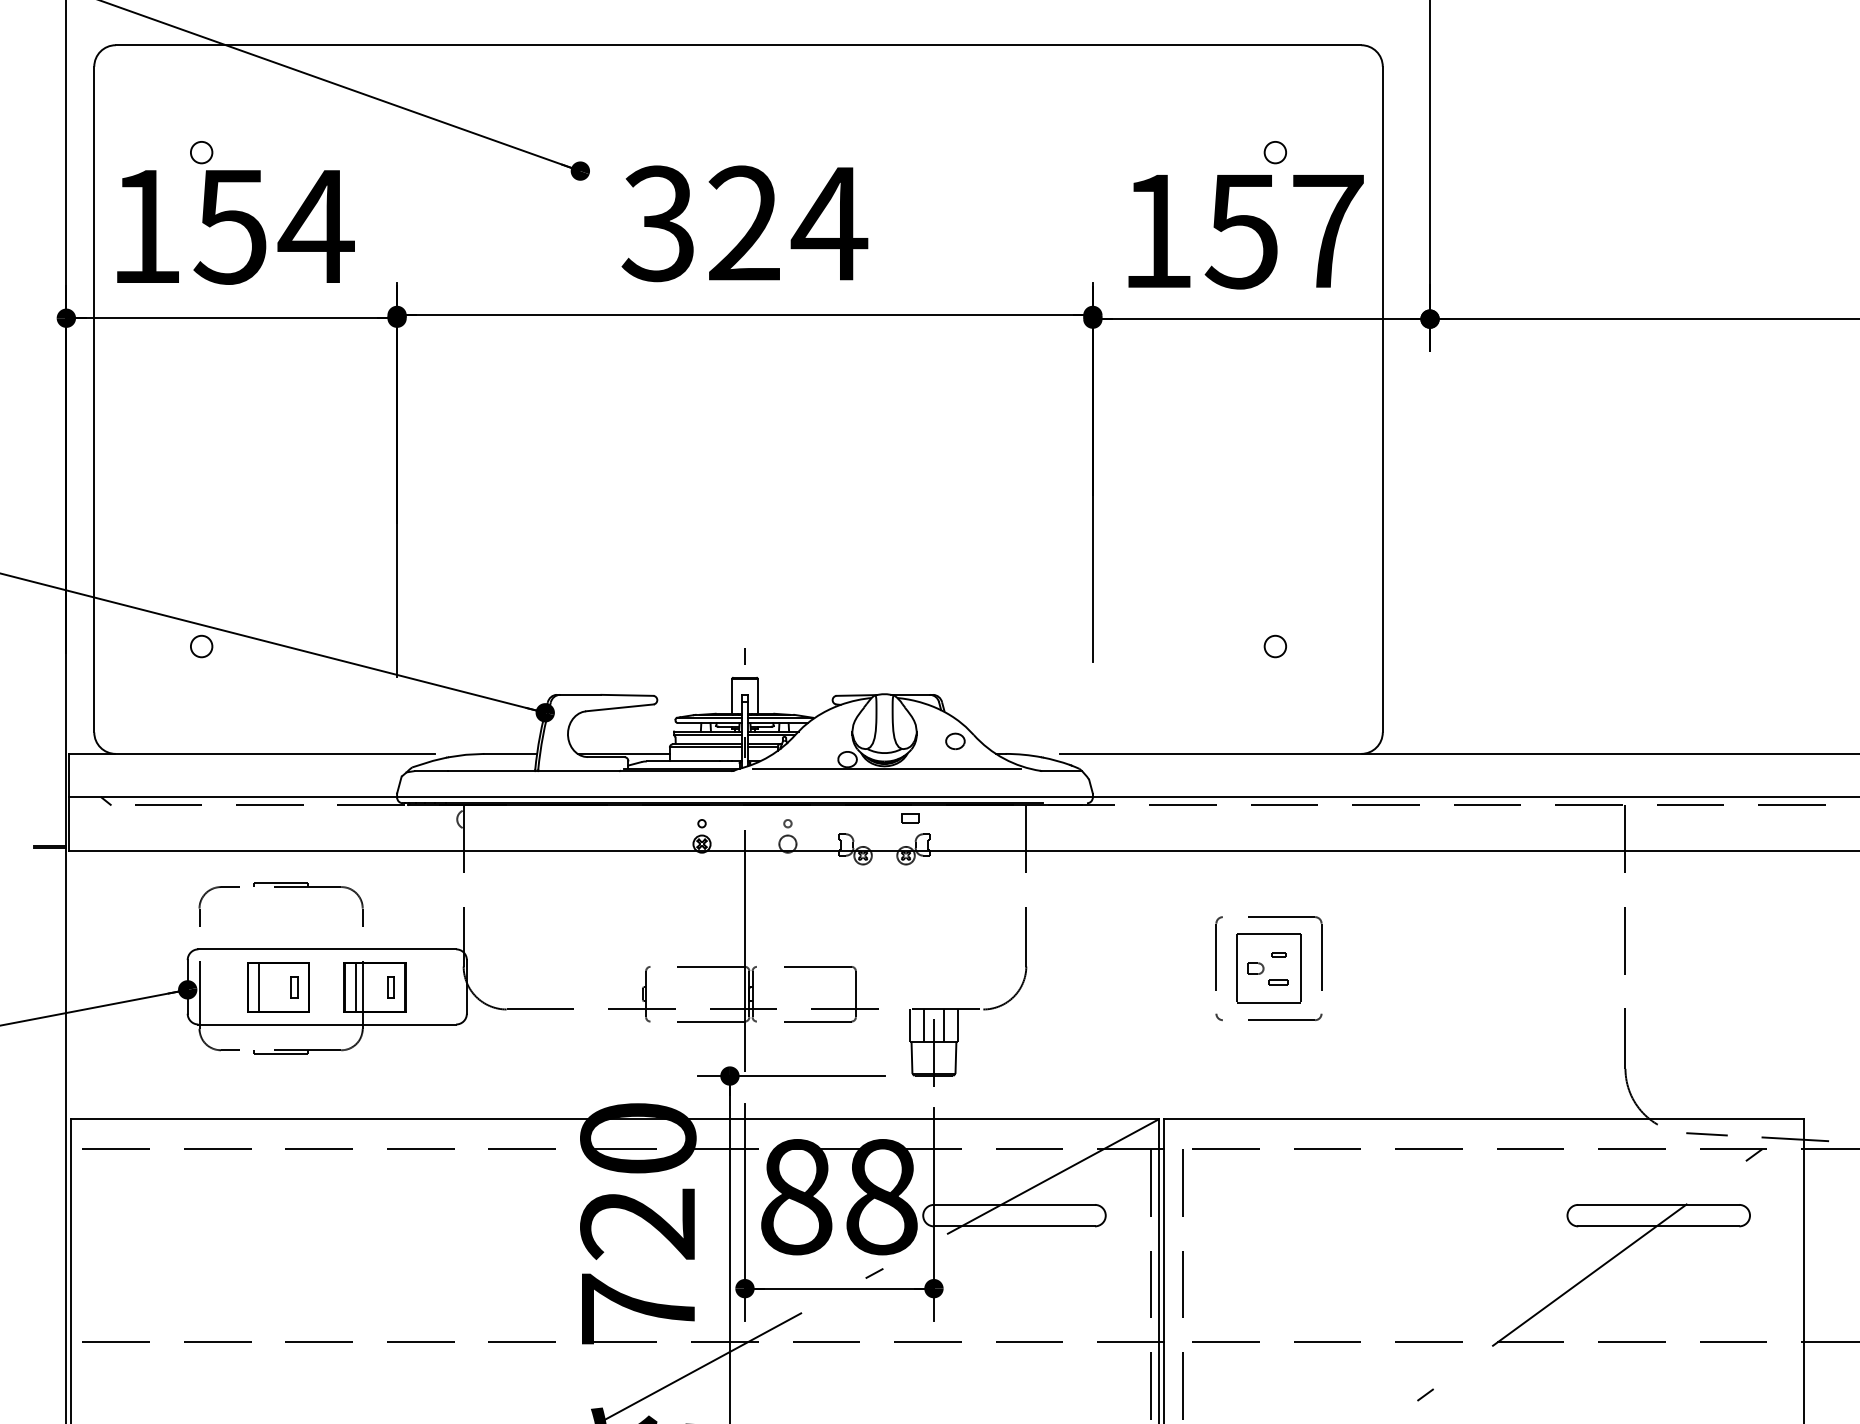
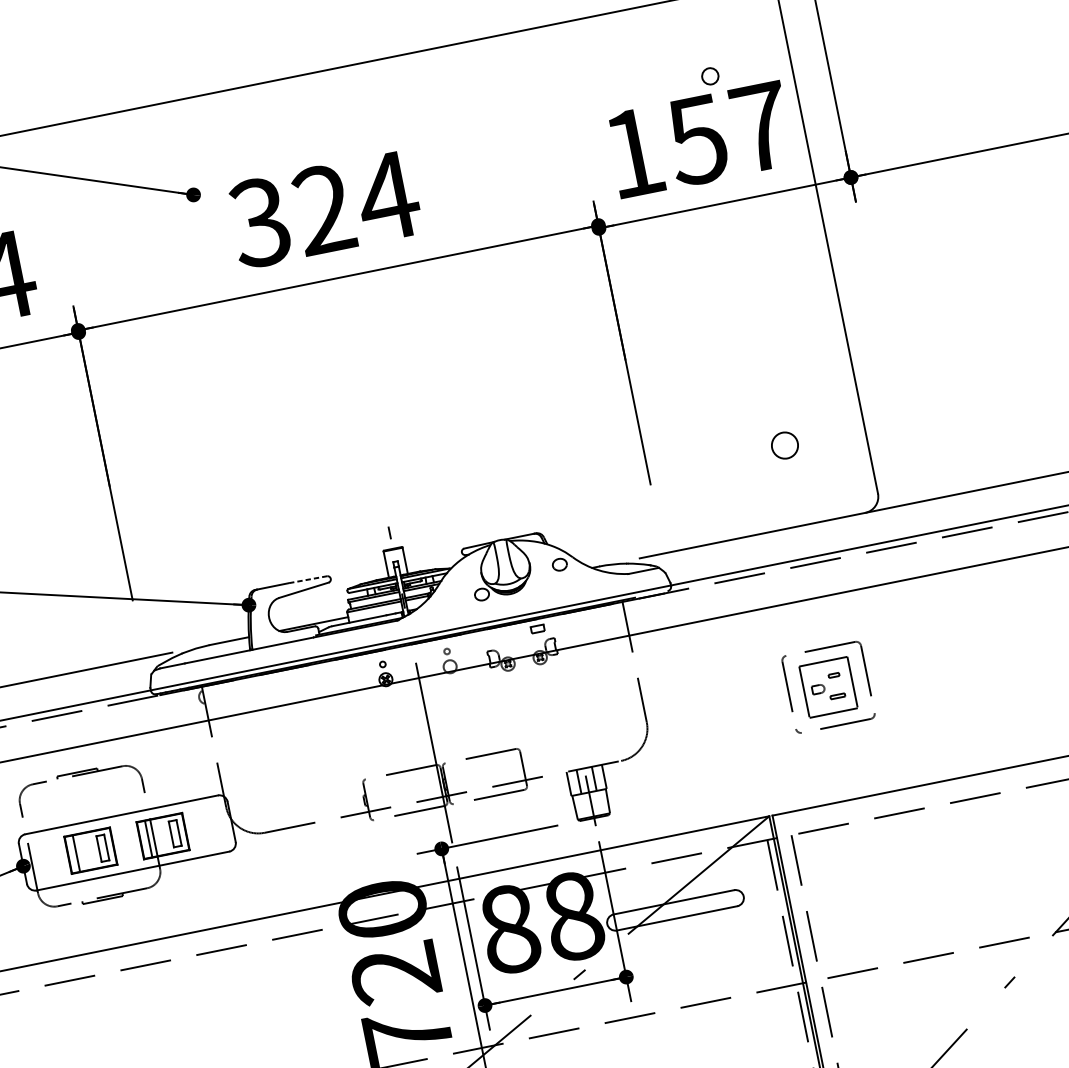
circle: (1274, 646) -> (784, 445), size x1.6
line: (627, 695) -> (307, 579), solid -> dashed
line: (887, 769) -> (513, 595), removed
part: (294, 987) -> (102, 848), size x1.6
part: (390, 987) -> (174, 833), size x1.6

